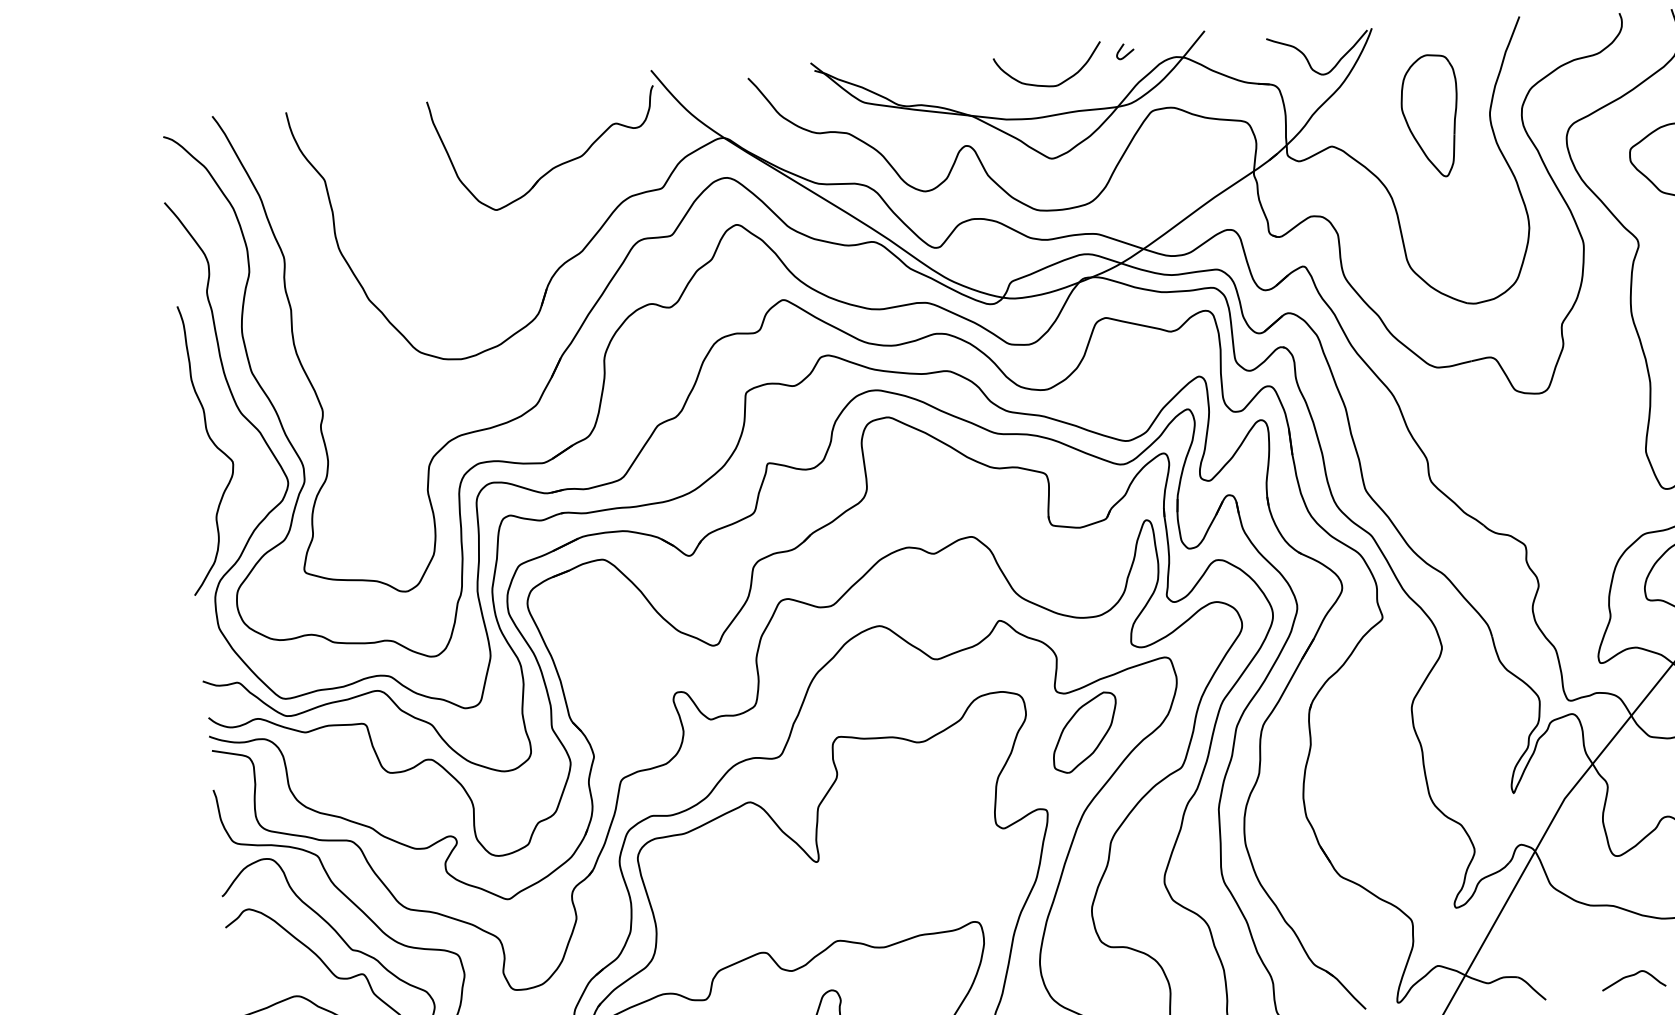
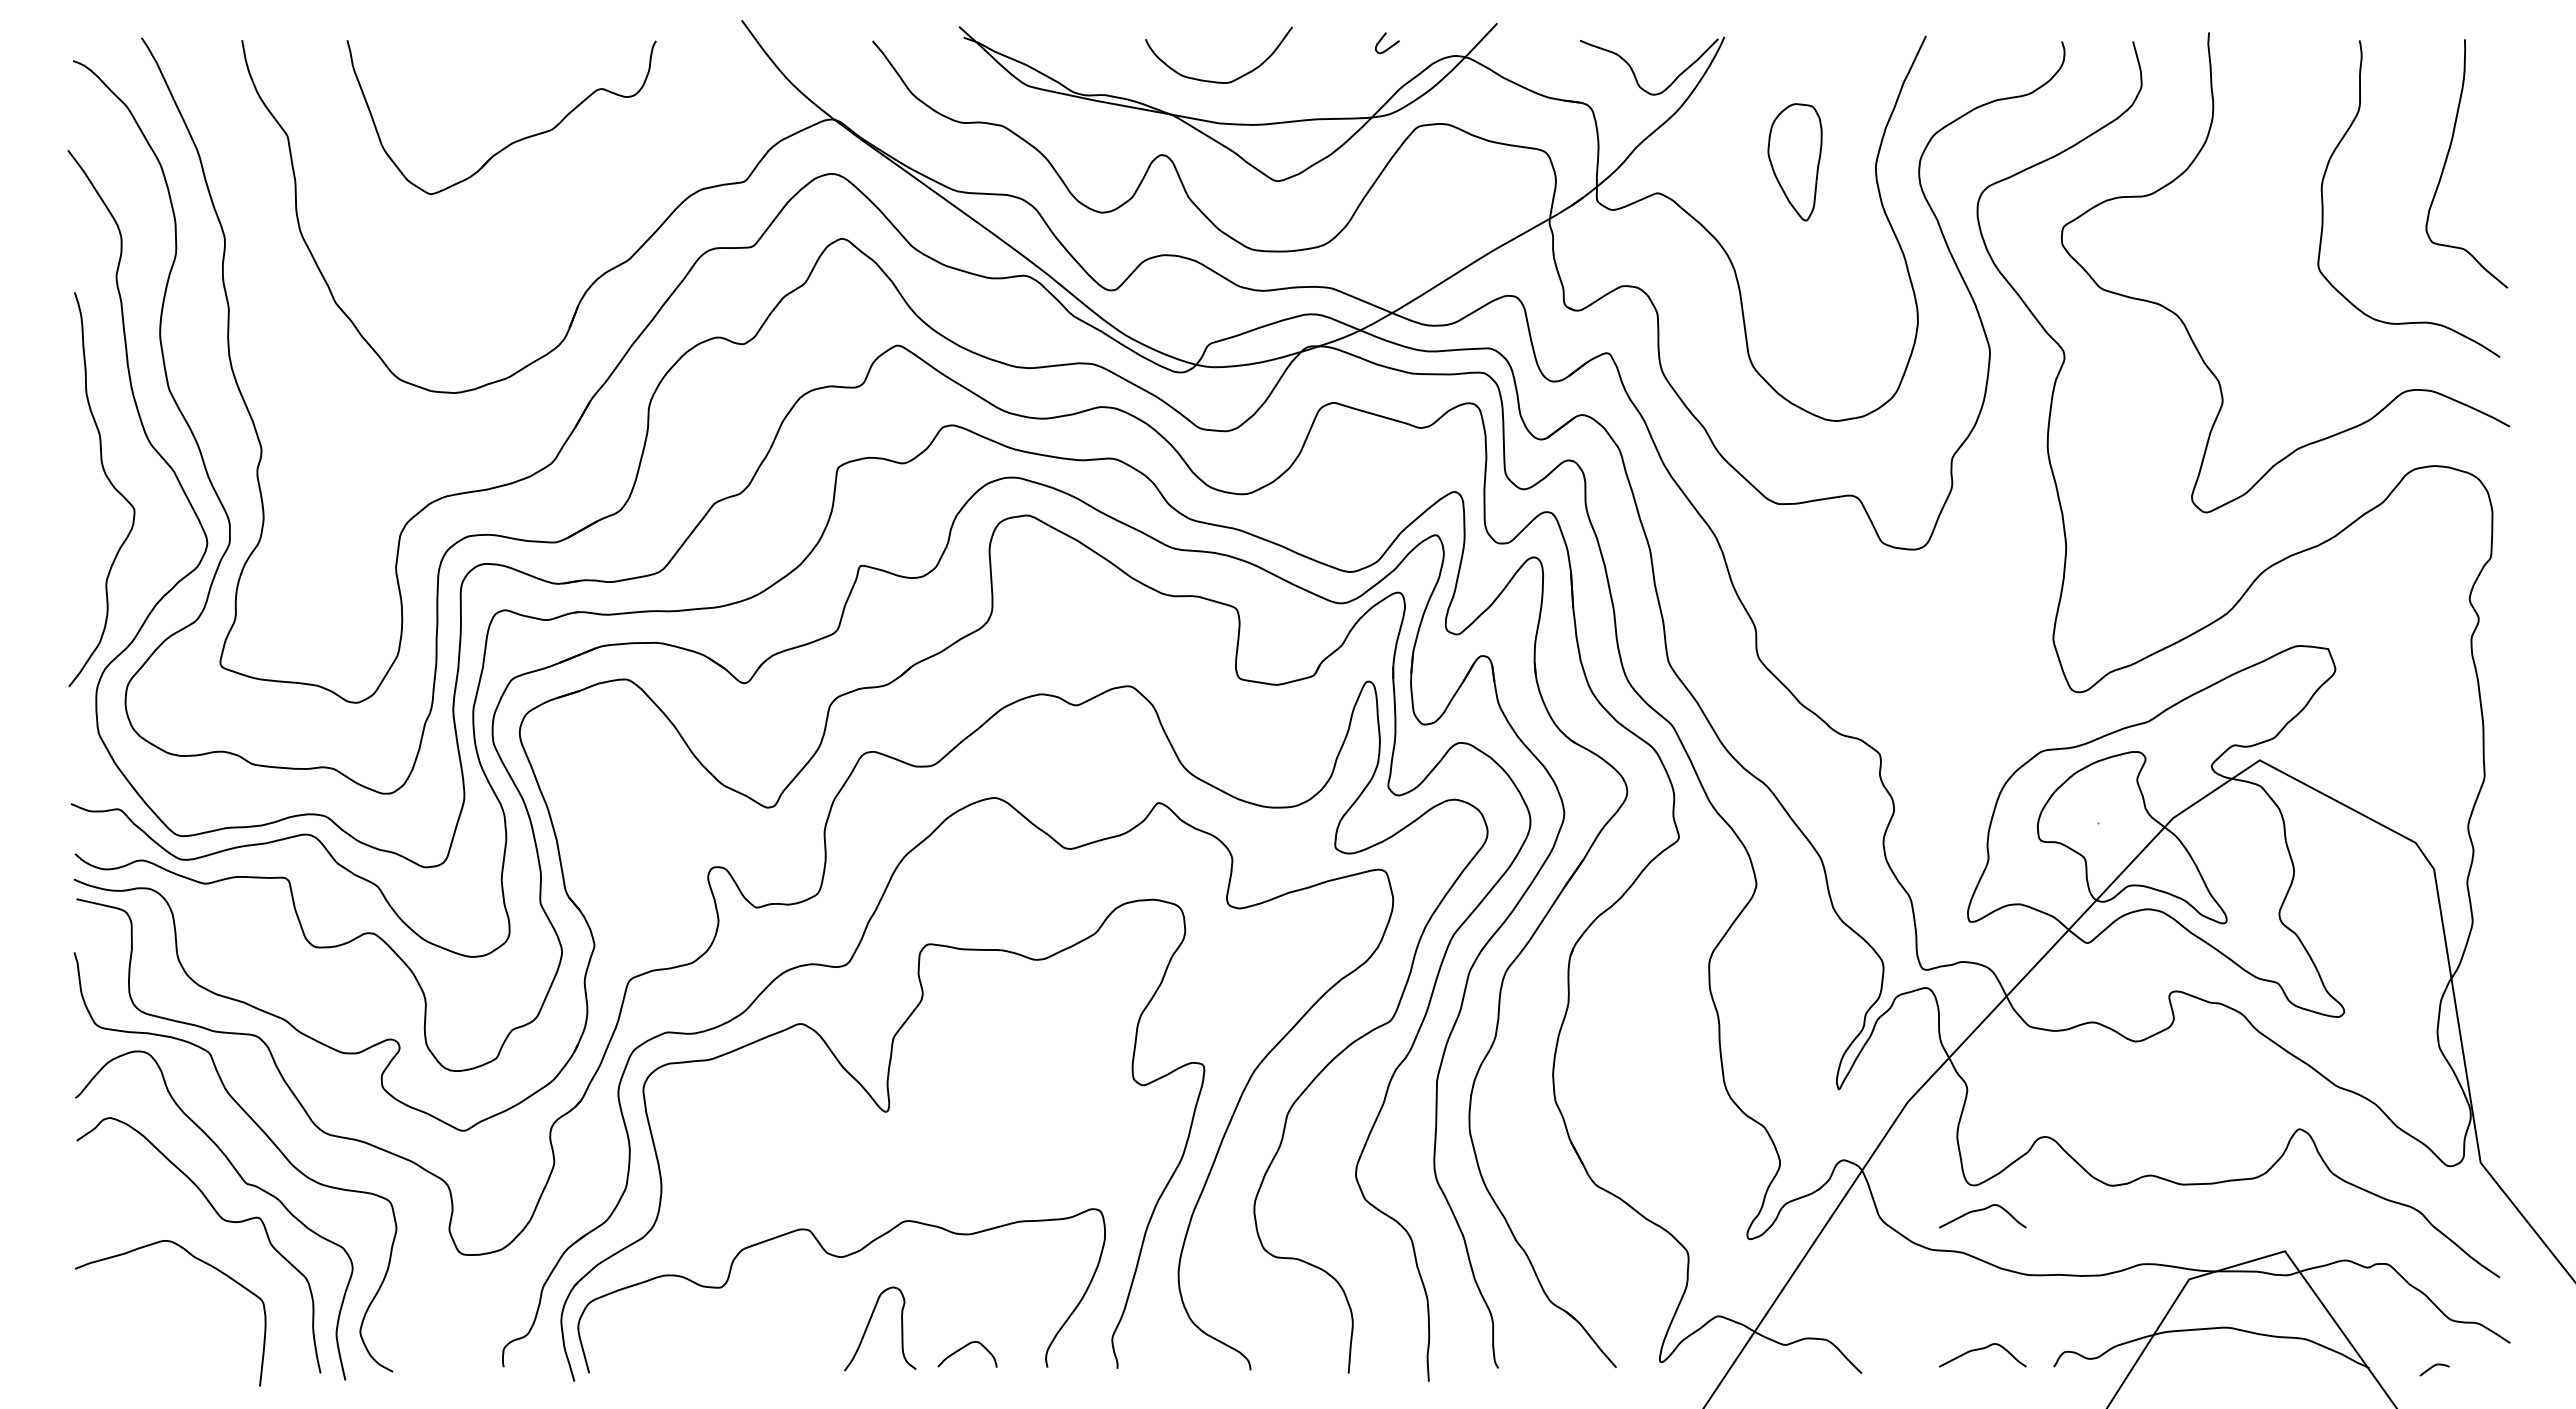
curve: (1043, 85) -> (1211, 80), moved
part: (1430, 116) -> (1794, 162), size x0.7
part: (554, 166) -> (513, 141), moved
part: (1085, 732) -> (1263, 963), removed
curve: (1623, 874) -> (1979, 1211), added

